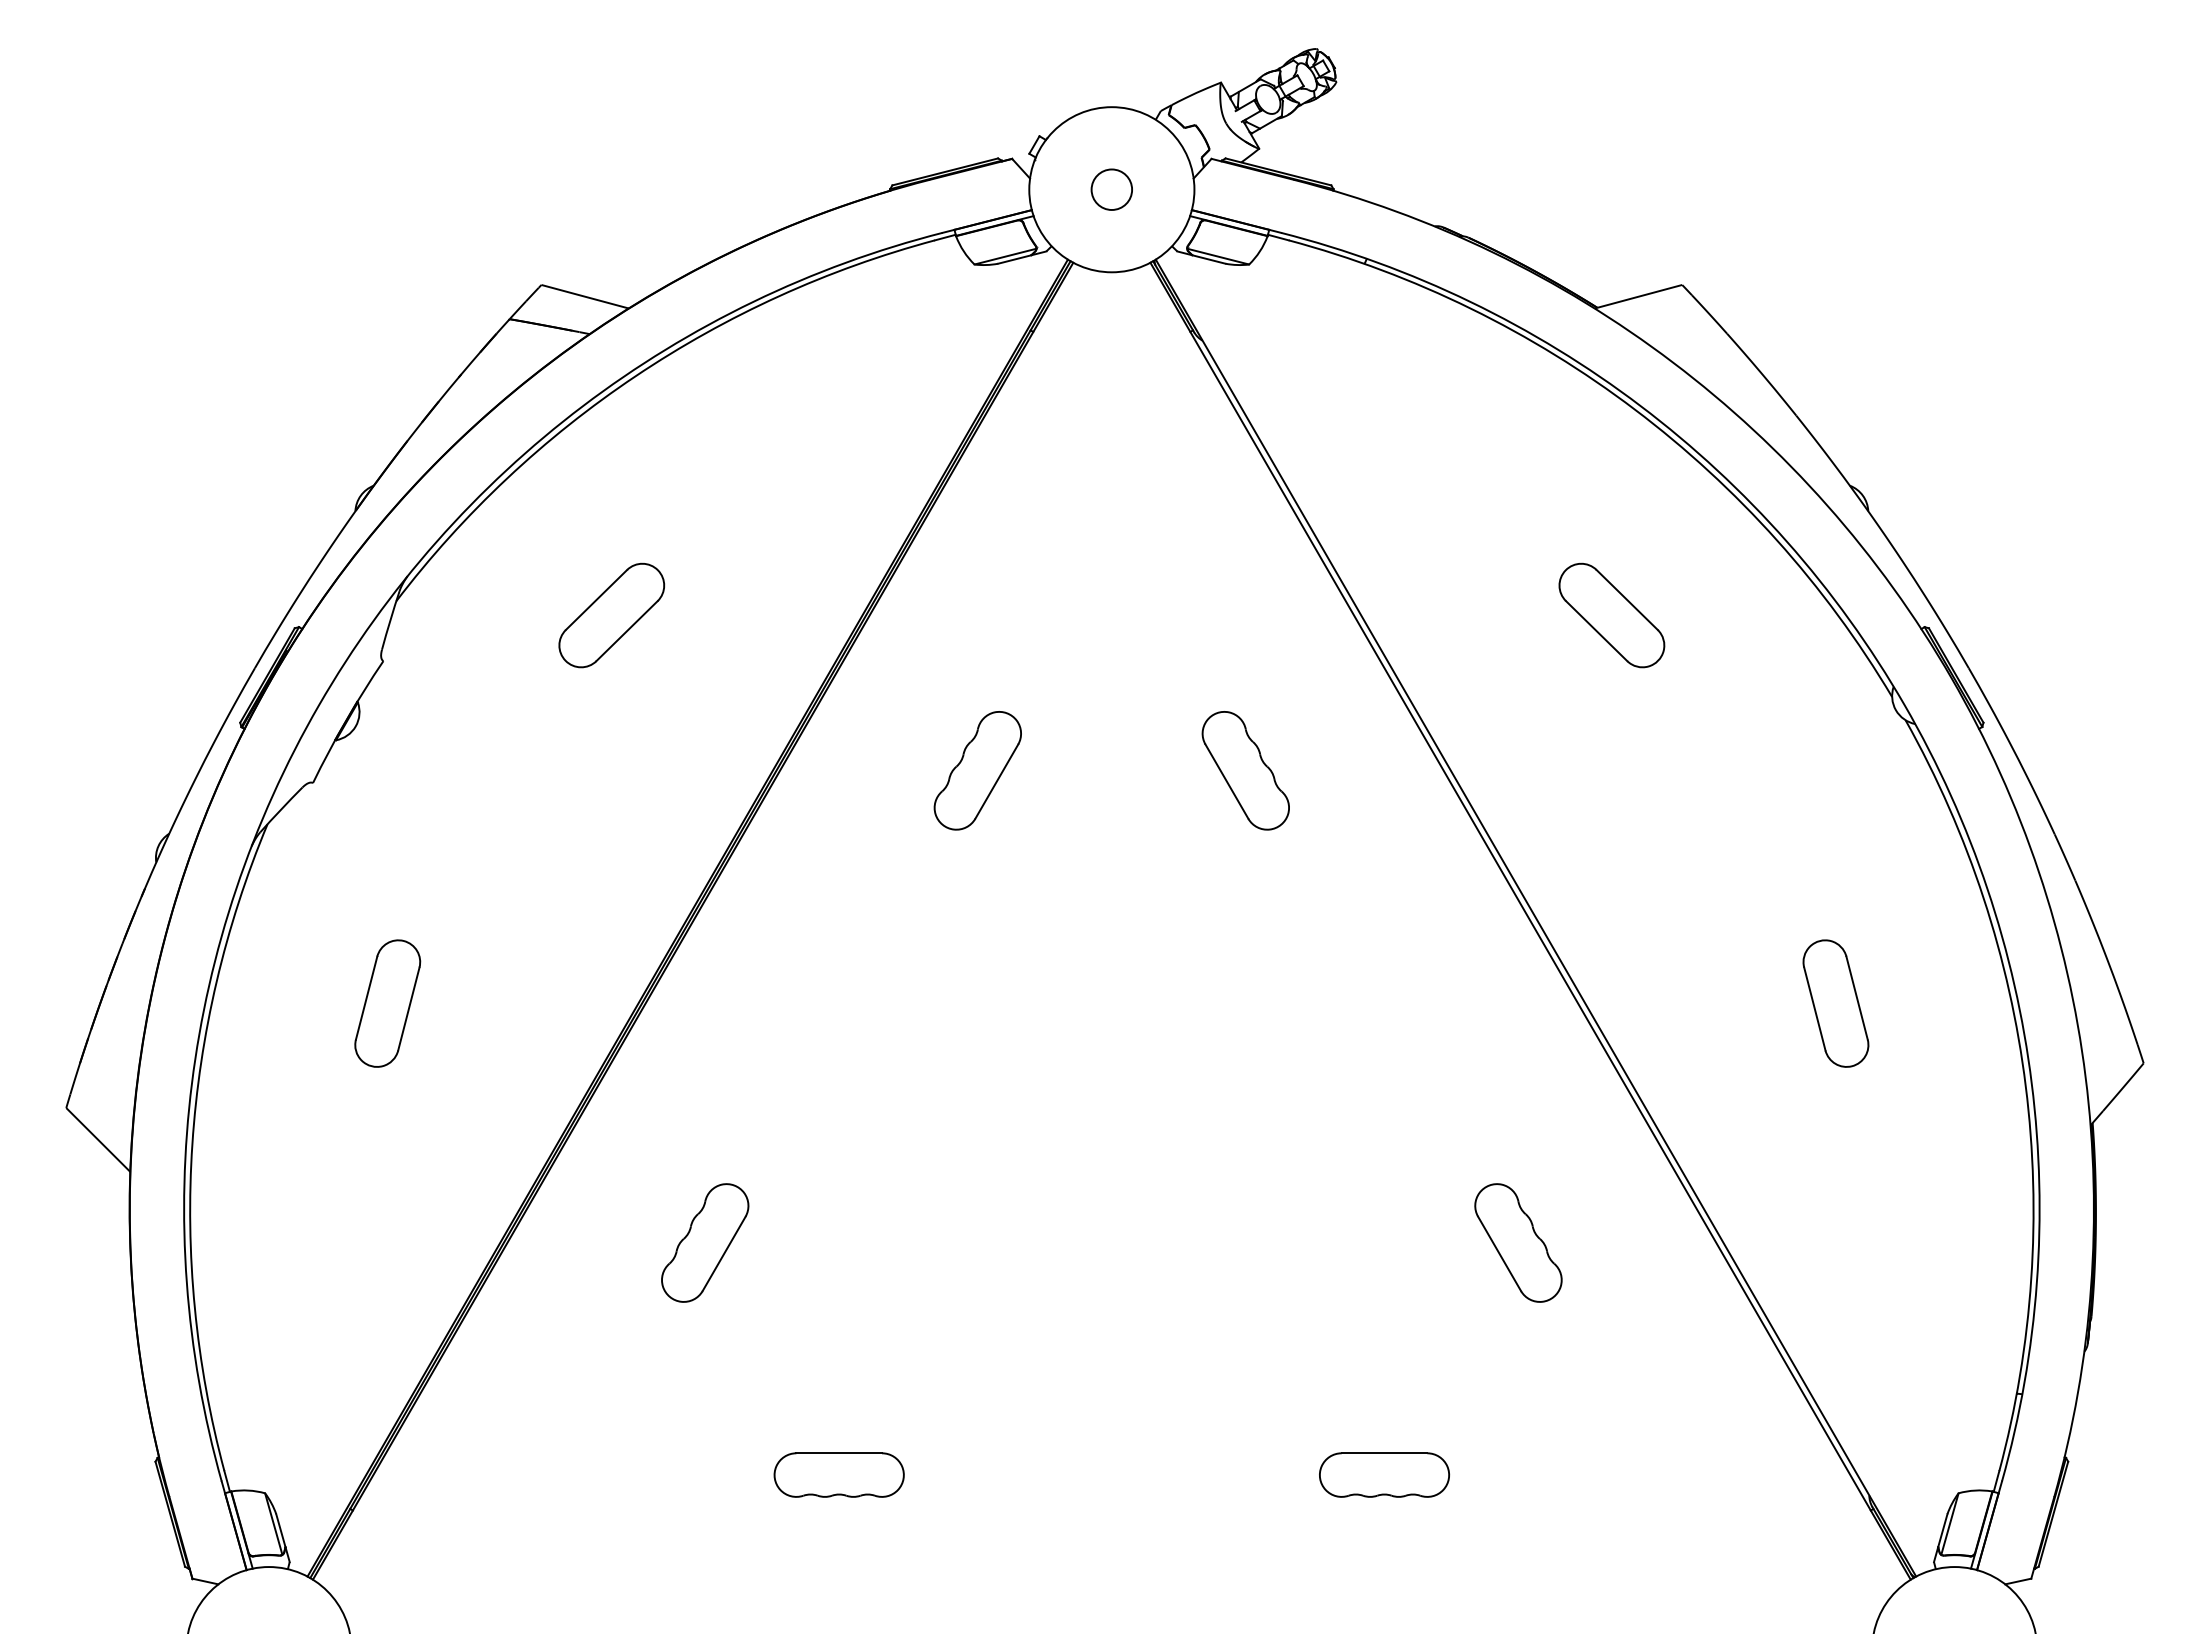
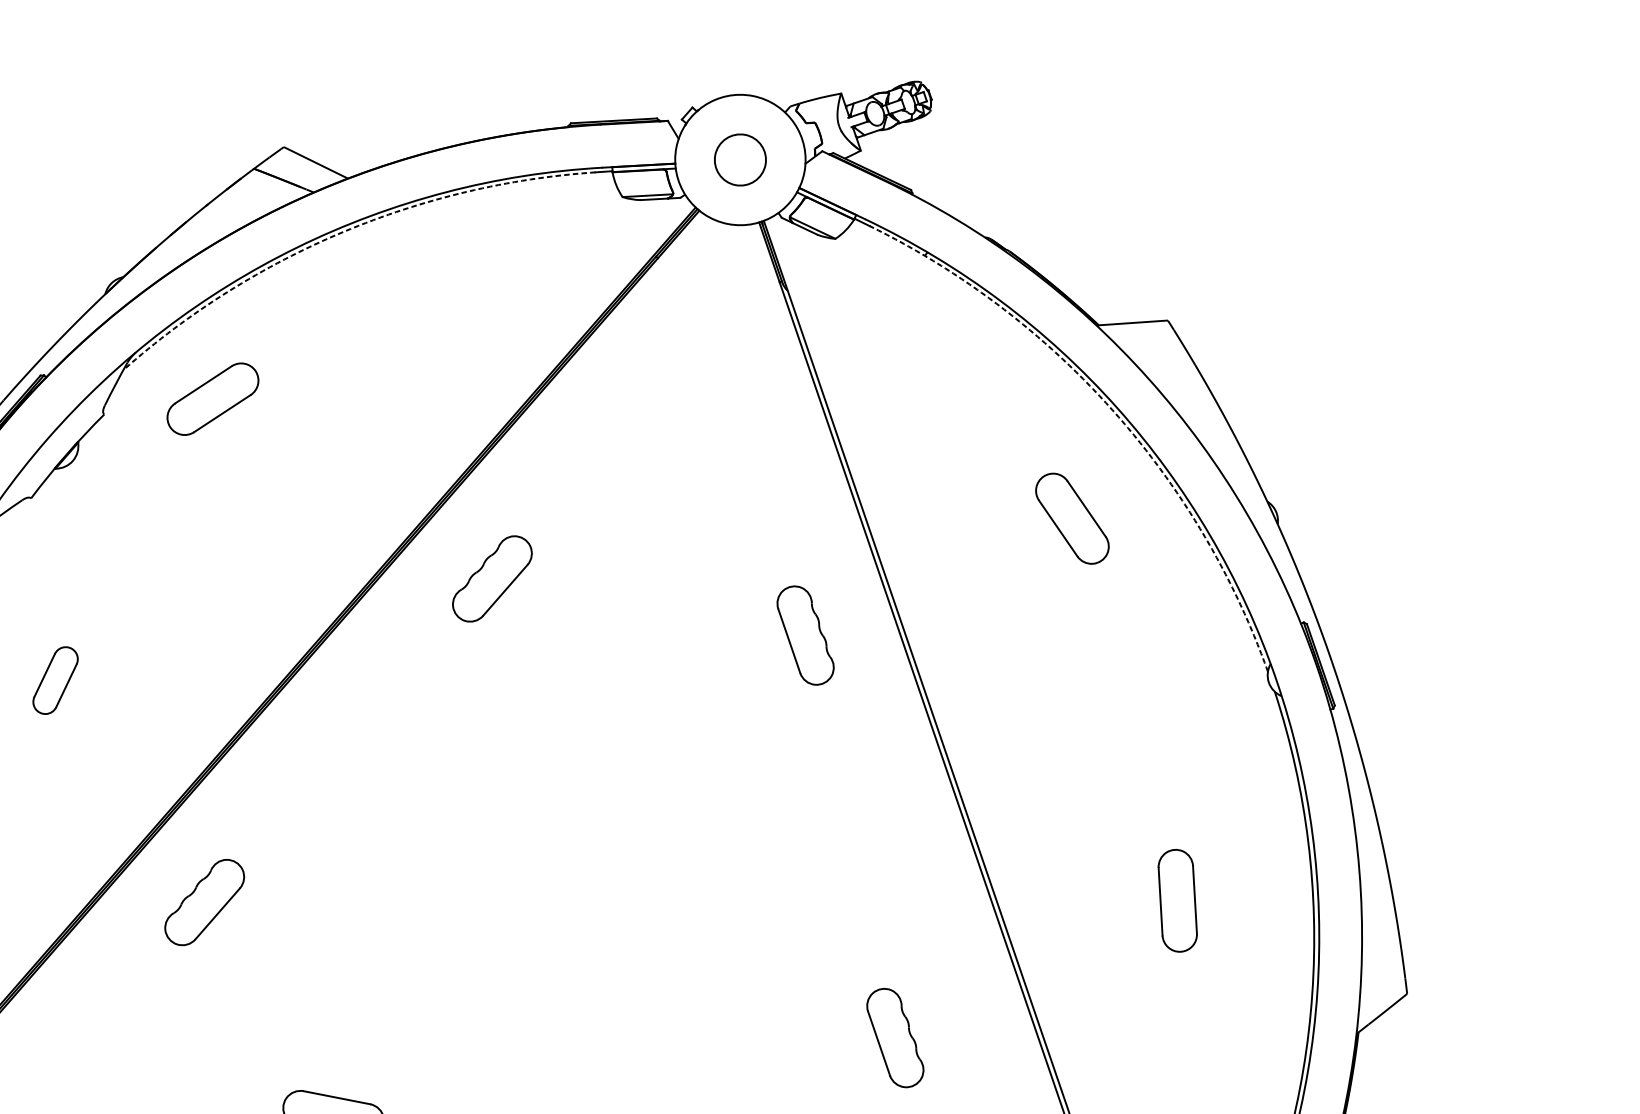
circle: (1111, 189) -> (740, 159), size x1.6
arc: (635, 376) -> (342, 232), solid -> dashed
arc: (1635, 409) -> (1112, 409), solid -> dashed
part: (611, 615) -> (212, 399), moved
part: (1611, 615) -> (1072, 518), moved
part: (977, 770) -> (492, 578), moved
part: (1245, 770) -> (805, 635), moved
part: (387, 1003) -> (55, 680), size x0.7
part: (705, 1242) -> (205, 902), moved

